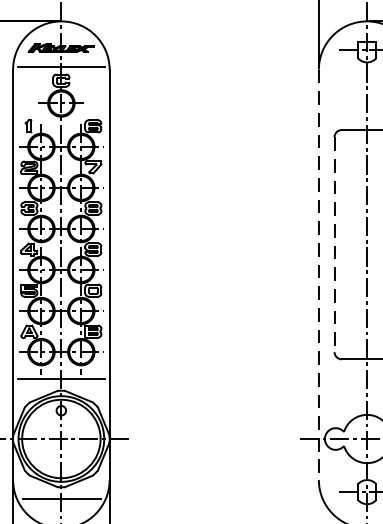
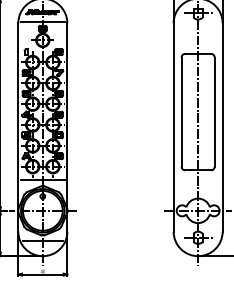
line: (334, 245) -> (181, 112), dashed -> solid
line: (318, 274) -> (173, 127), dashed -> solid

